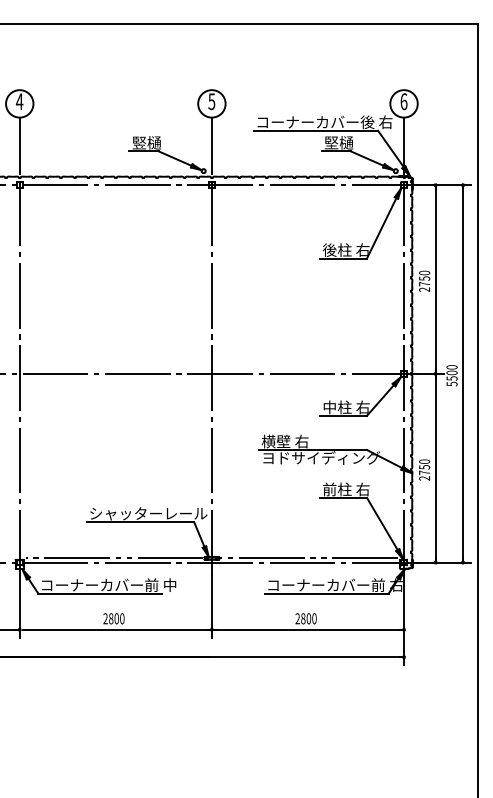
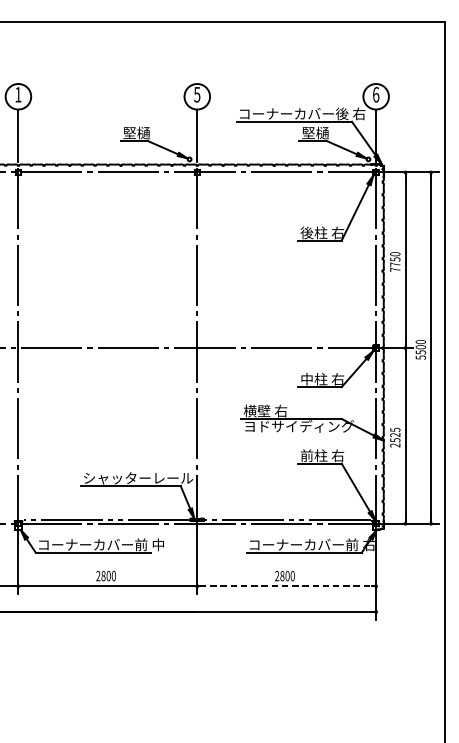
text: (19, 101) -> (18, 94), 4 -> 1
text: (139, 142) -> (129, 132), 竪樋 -> 堅樋
text: (424, 289) -> (395, 269), 2750 -> 7750
text: (424, 467) -> (395, 435), 2750 -> 2525
line: (308, 629) -> (287, 586), solid -> dashed

